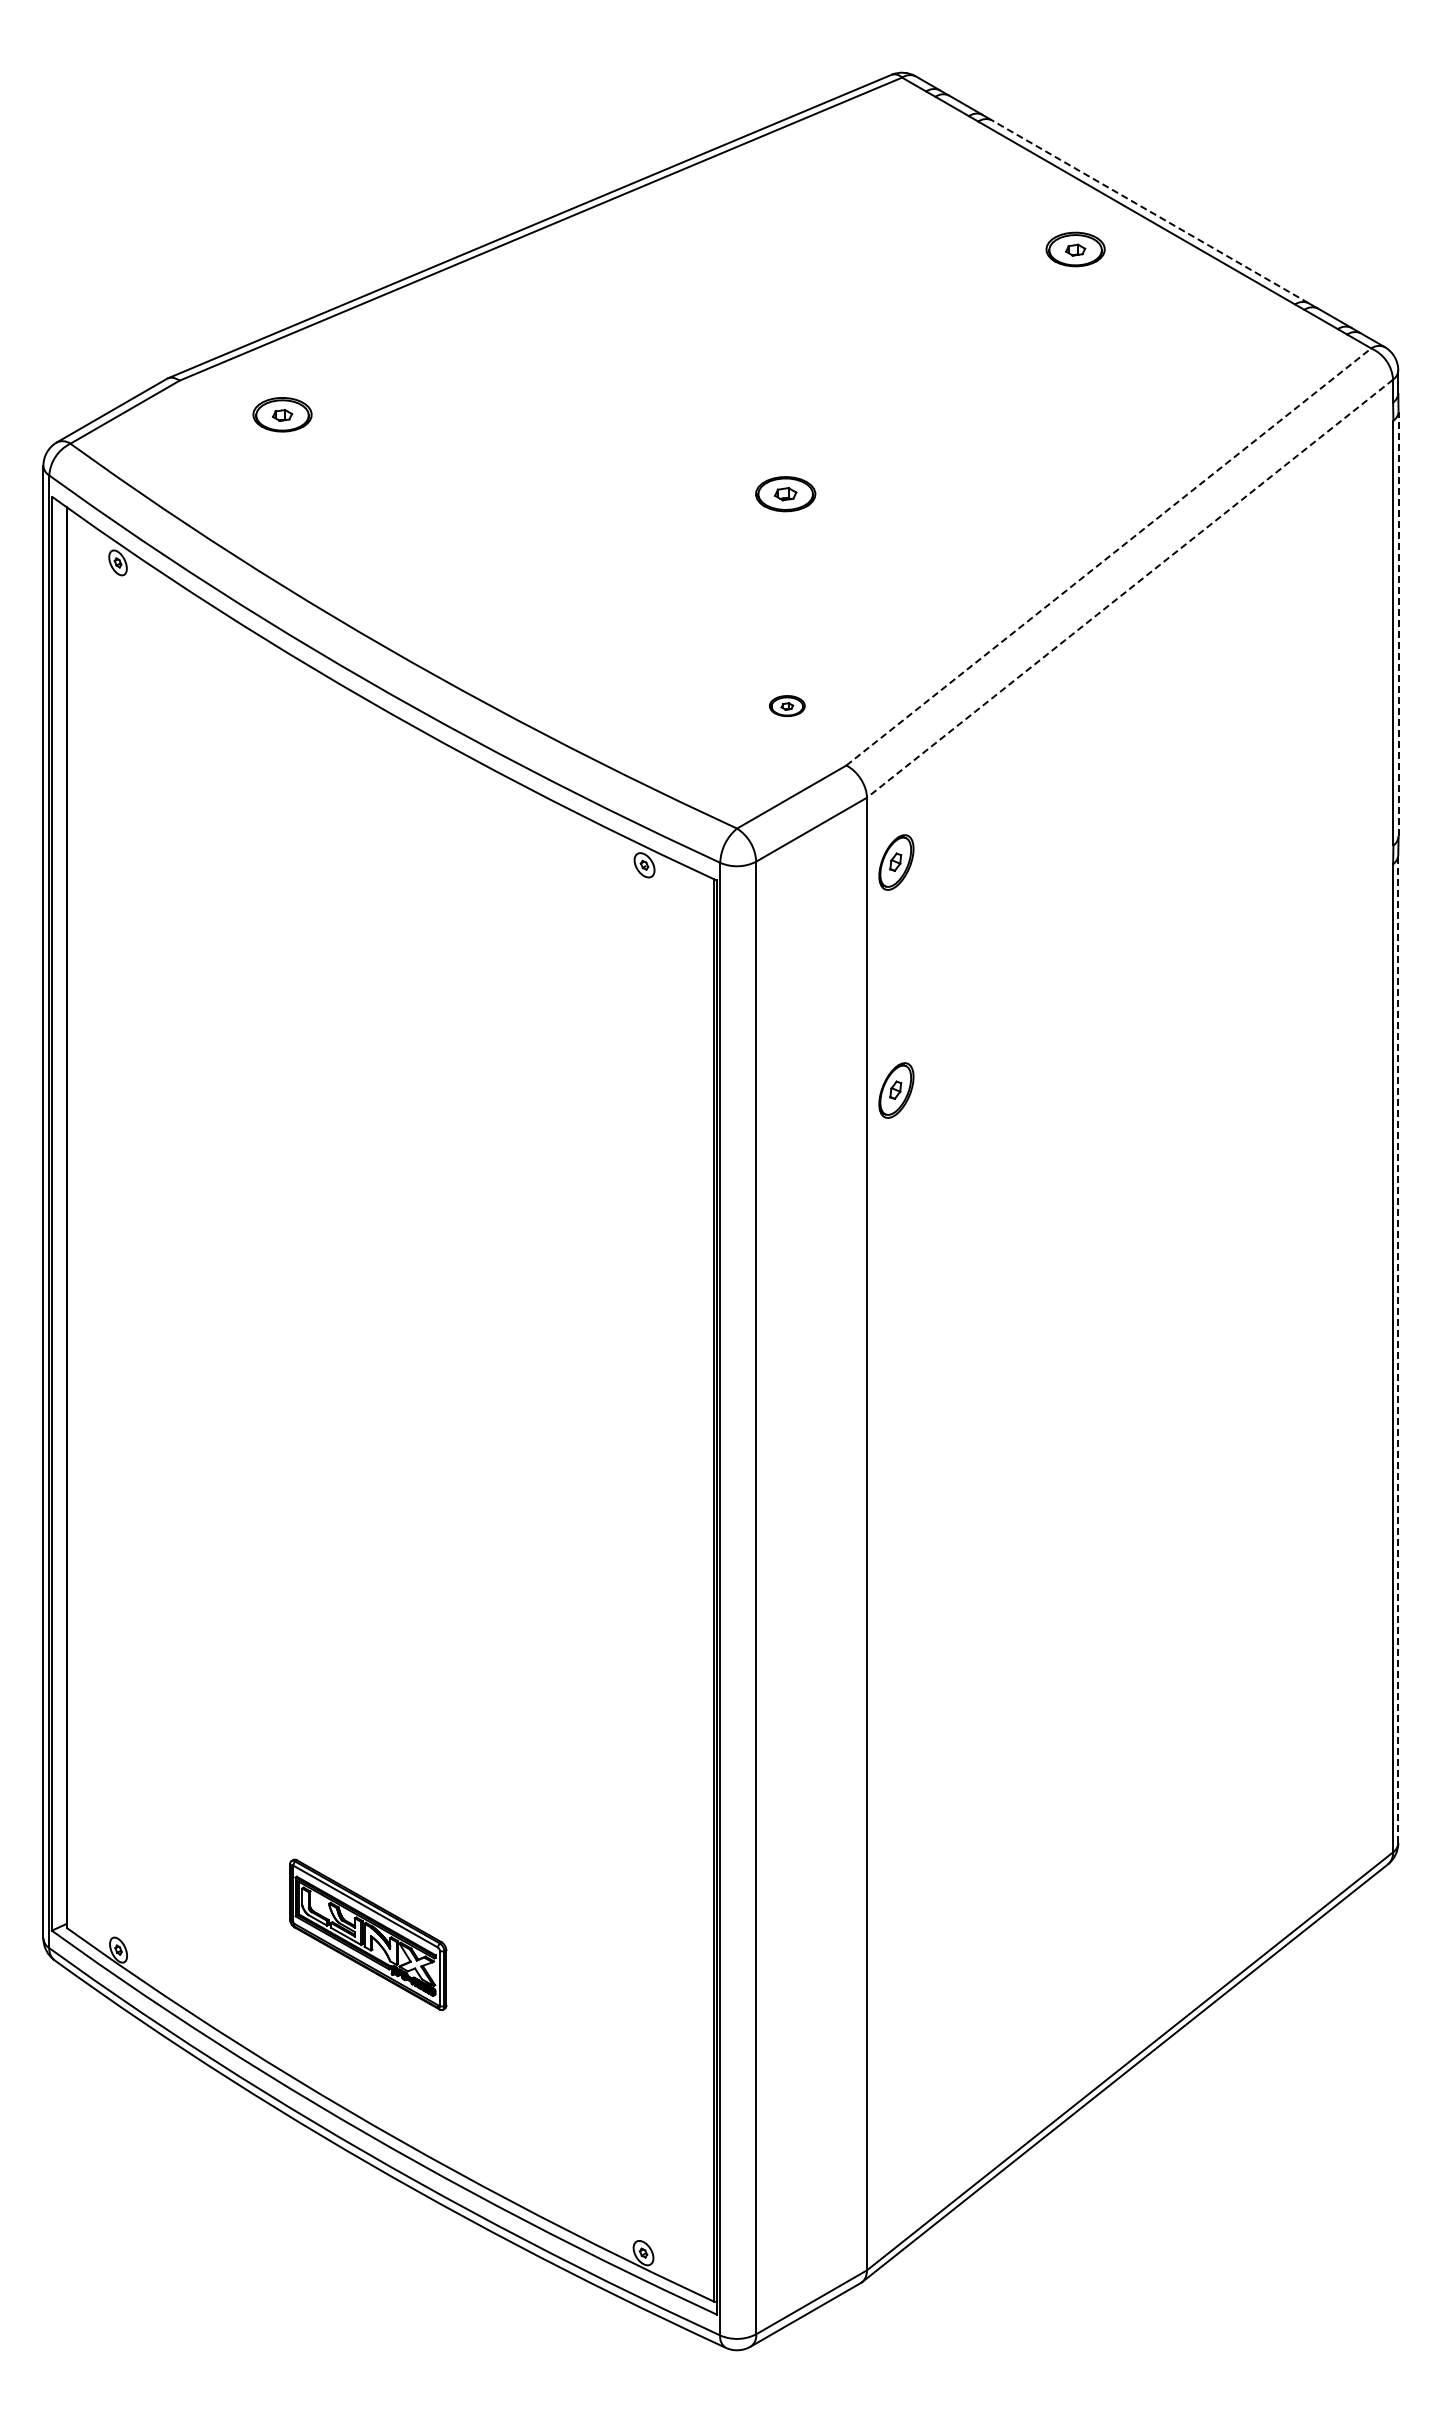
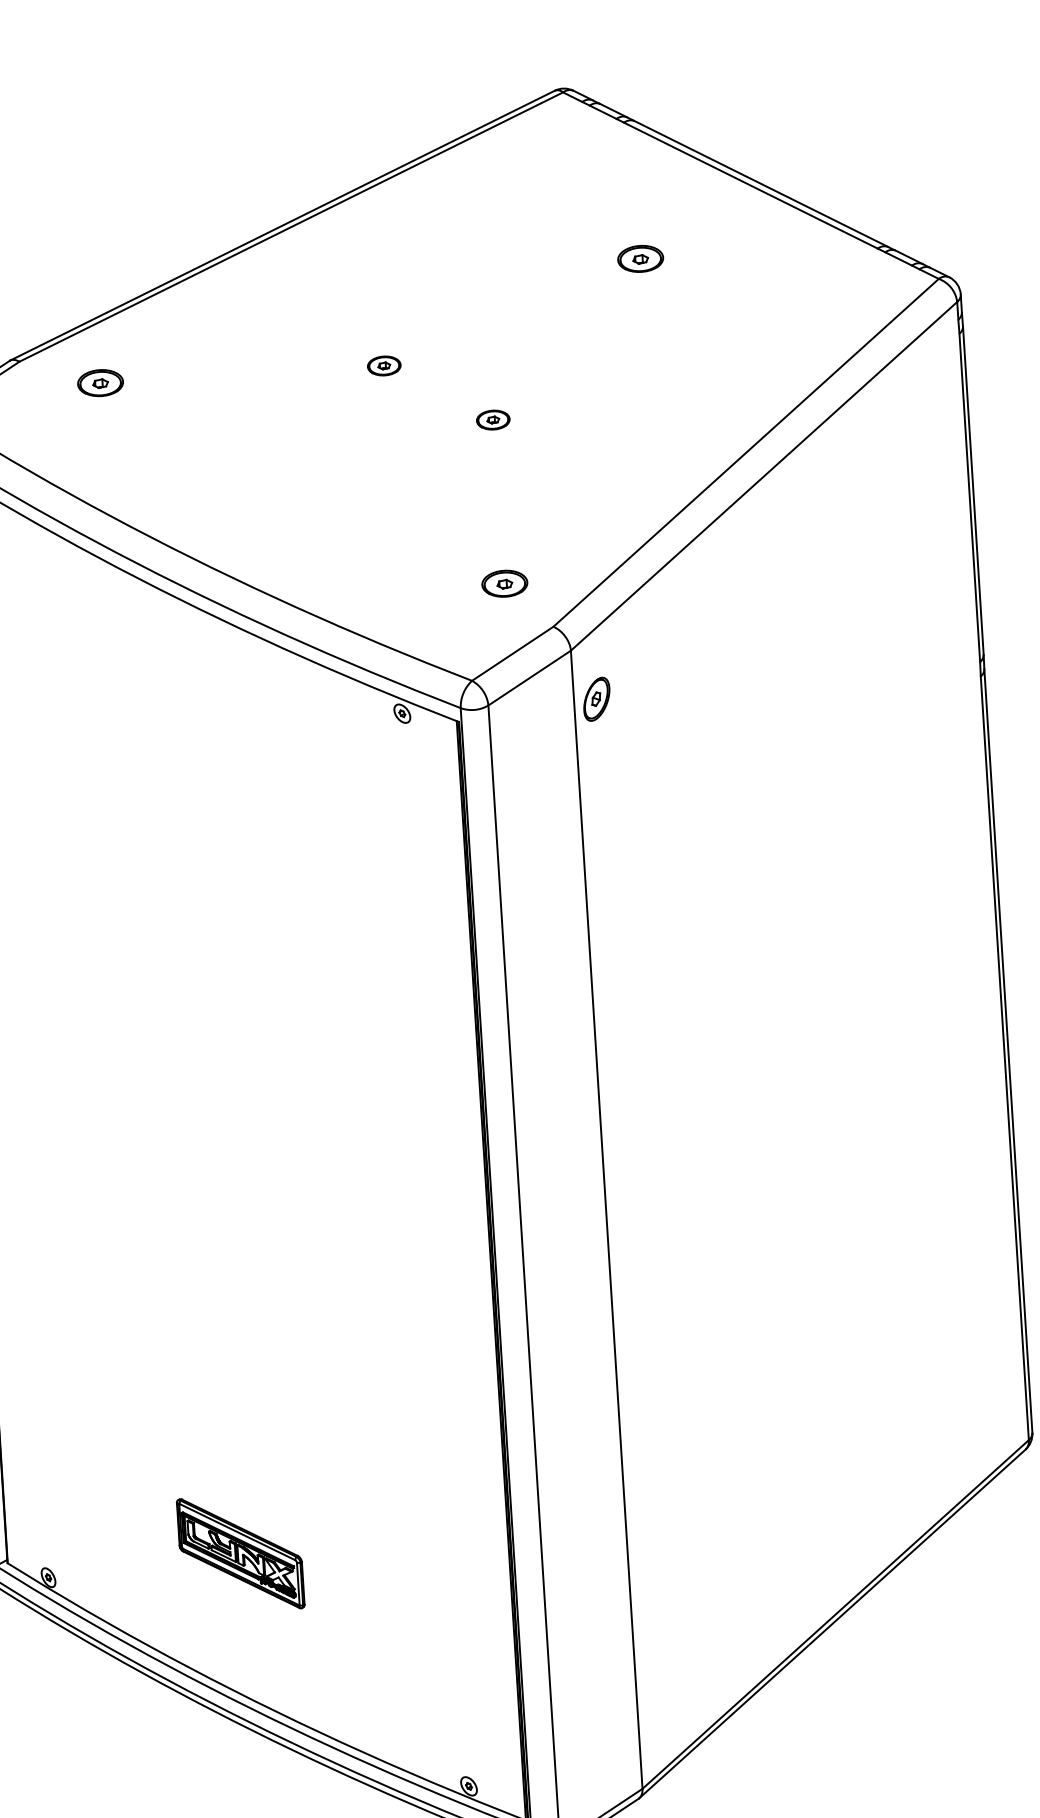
line: (1150, 211) -> (761, 183), dashed -> solid
part: (1075, 249) -> (640, 258), moved
part: (649, 415) -> (384, 365), added
part: (785, 494) -> (493, 420), size x0.71
line: (1109, 556) -> (746, 452), dashed -> solid
line: (1129, 589) -> (763, 476), dashed -> solid
line: (1398, 623) -> (973, 490), dashed -> solid
part: (787, 705) -> (505, 583), size x1.67
part: (896, 1090) -> (607, 875), removed
line: (1398, 1348) -> (1008, 1050), dashed -> solid

